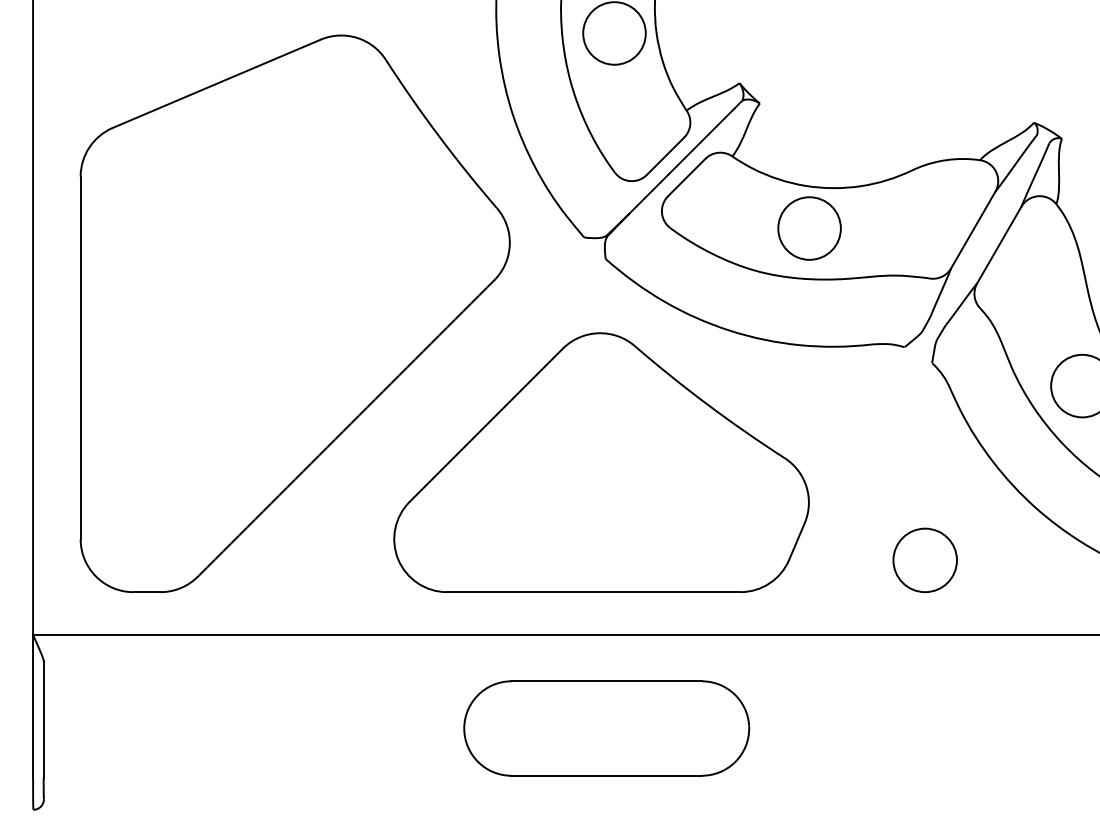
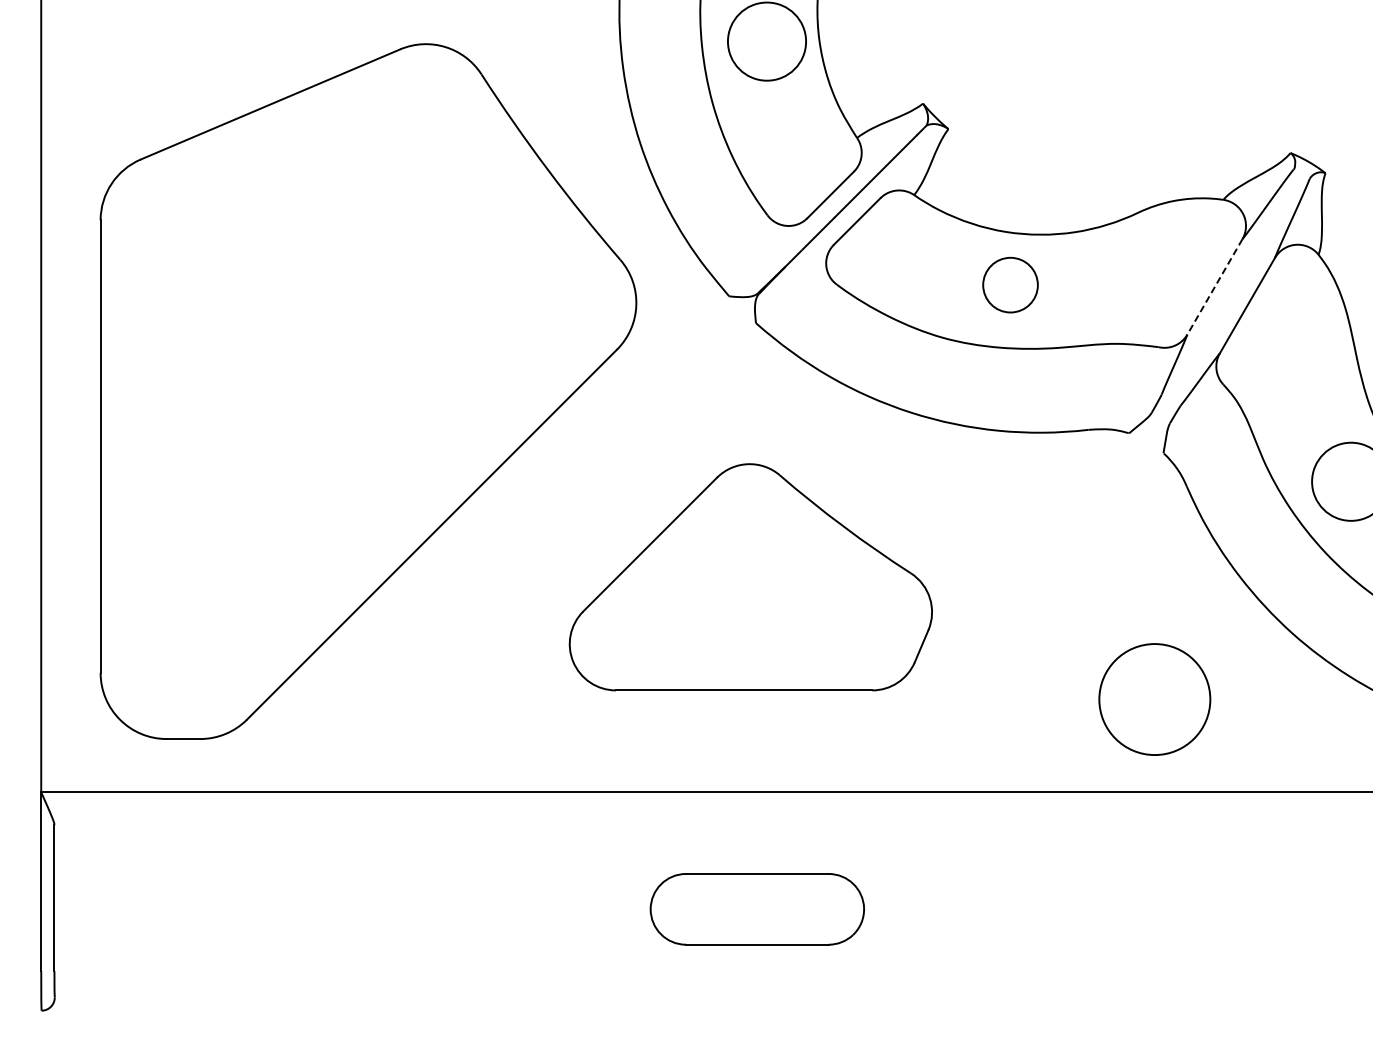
circle: (809, 228) -> (1010, 285), size x0.7
line: (972, 230) -> (1214, 287), solid -> dashed
part: (601, 461) -> (750, 576), size x0.7
circle: (924, 559) -> (1154, 698), size x1.4
part: (606, 728) -> (757, 909), size x0.6

